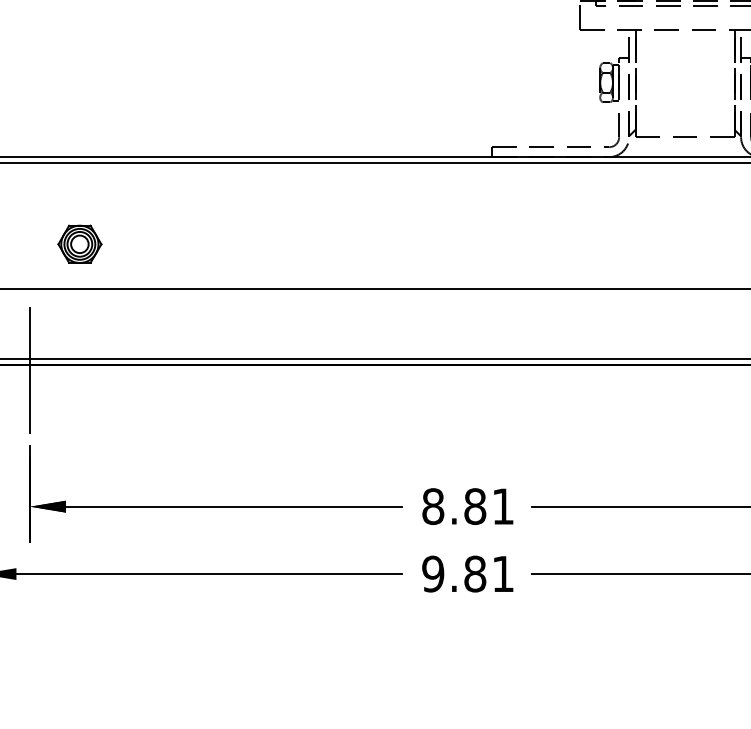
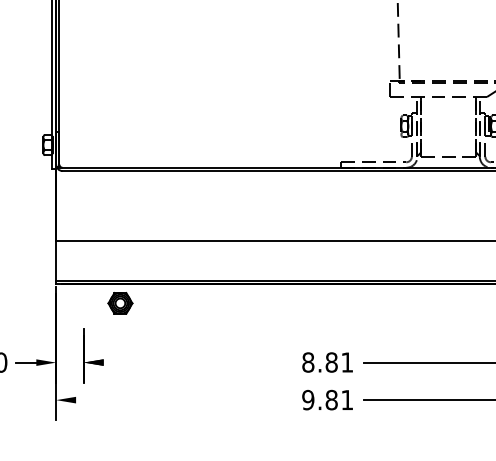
part: (80, 244) -> (120, 303), moved
line: (29, 370) -> (83, 286), removed
line: (232, 506) -> (196, 362), removed
line: (209, 574) -> (183, 400), removed

